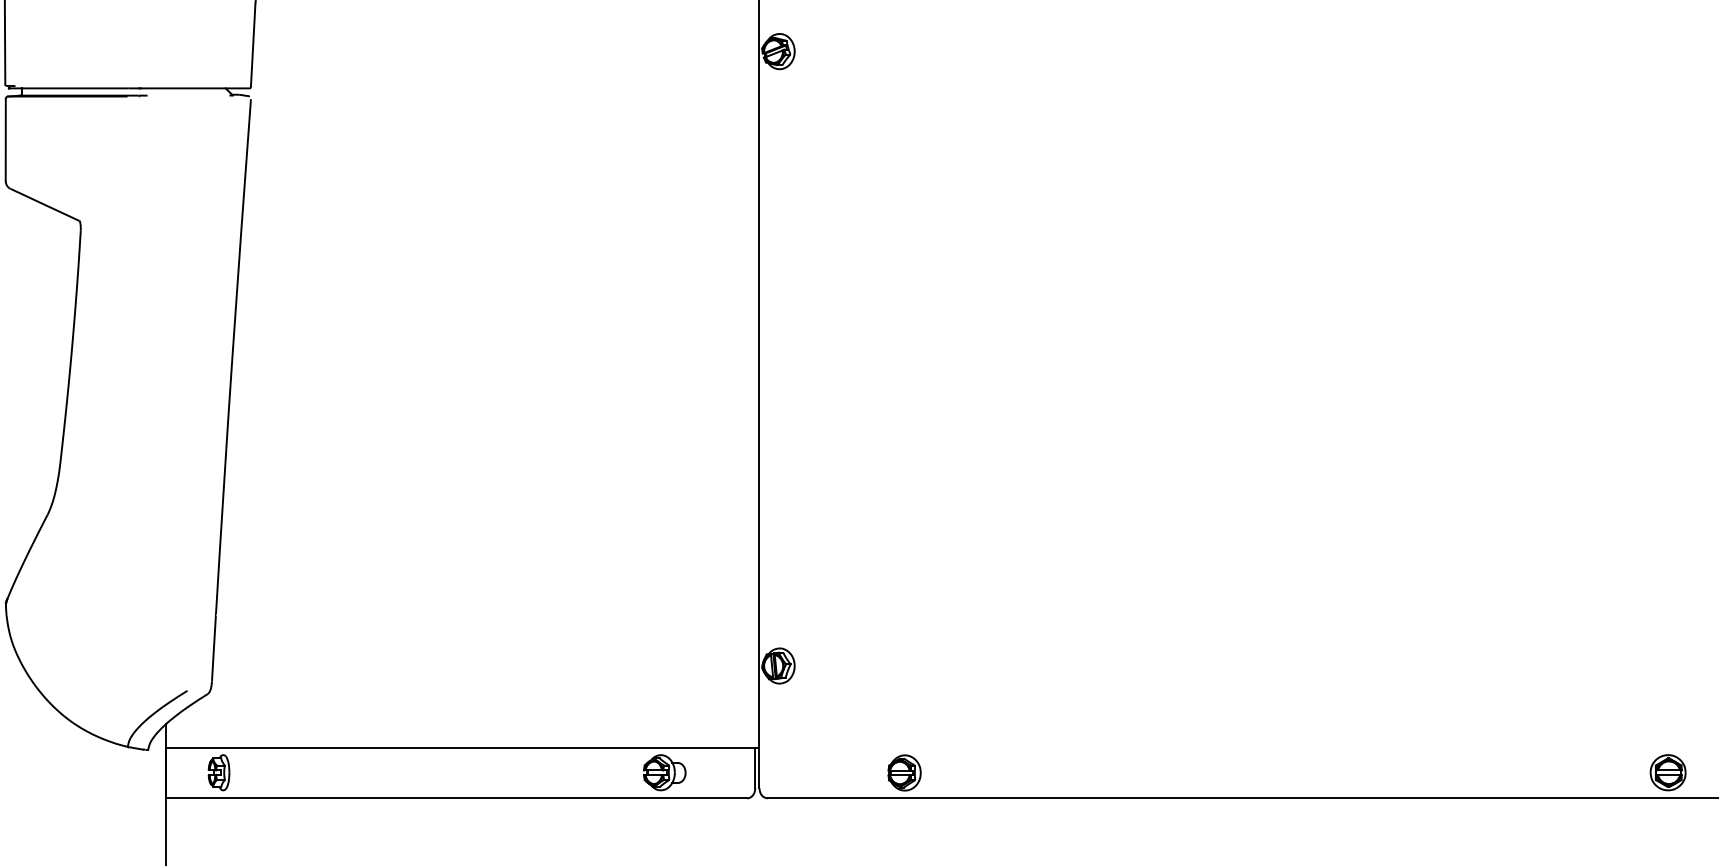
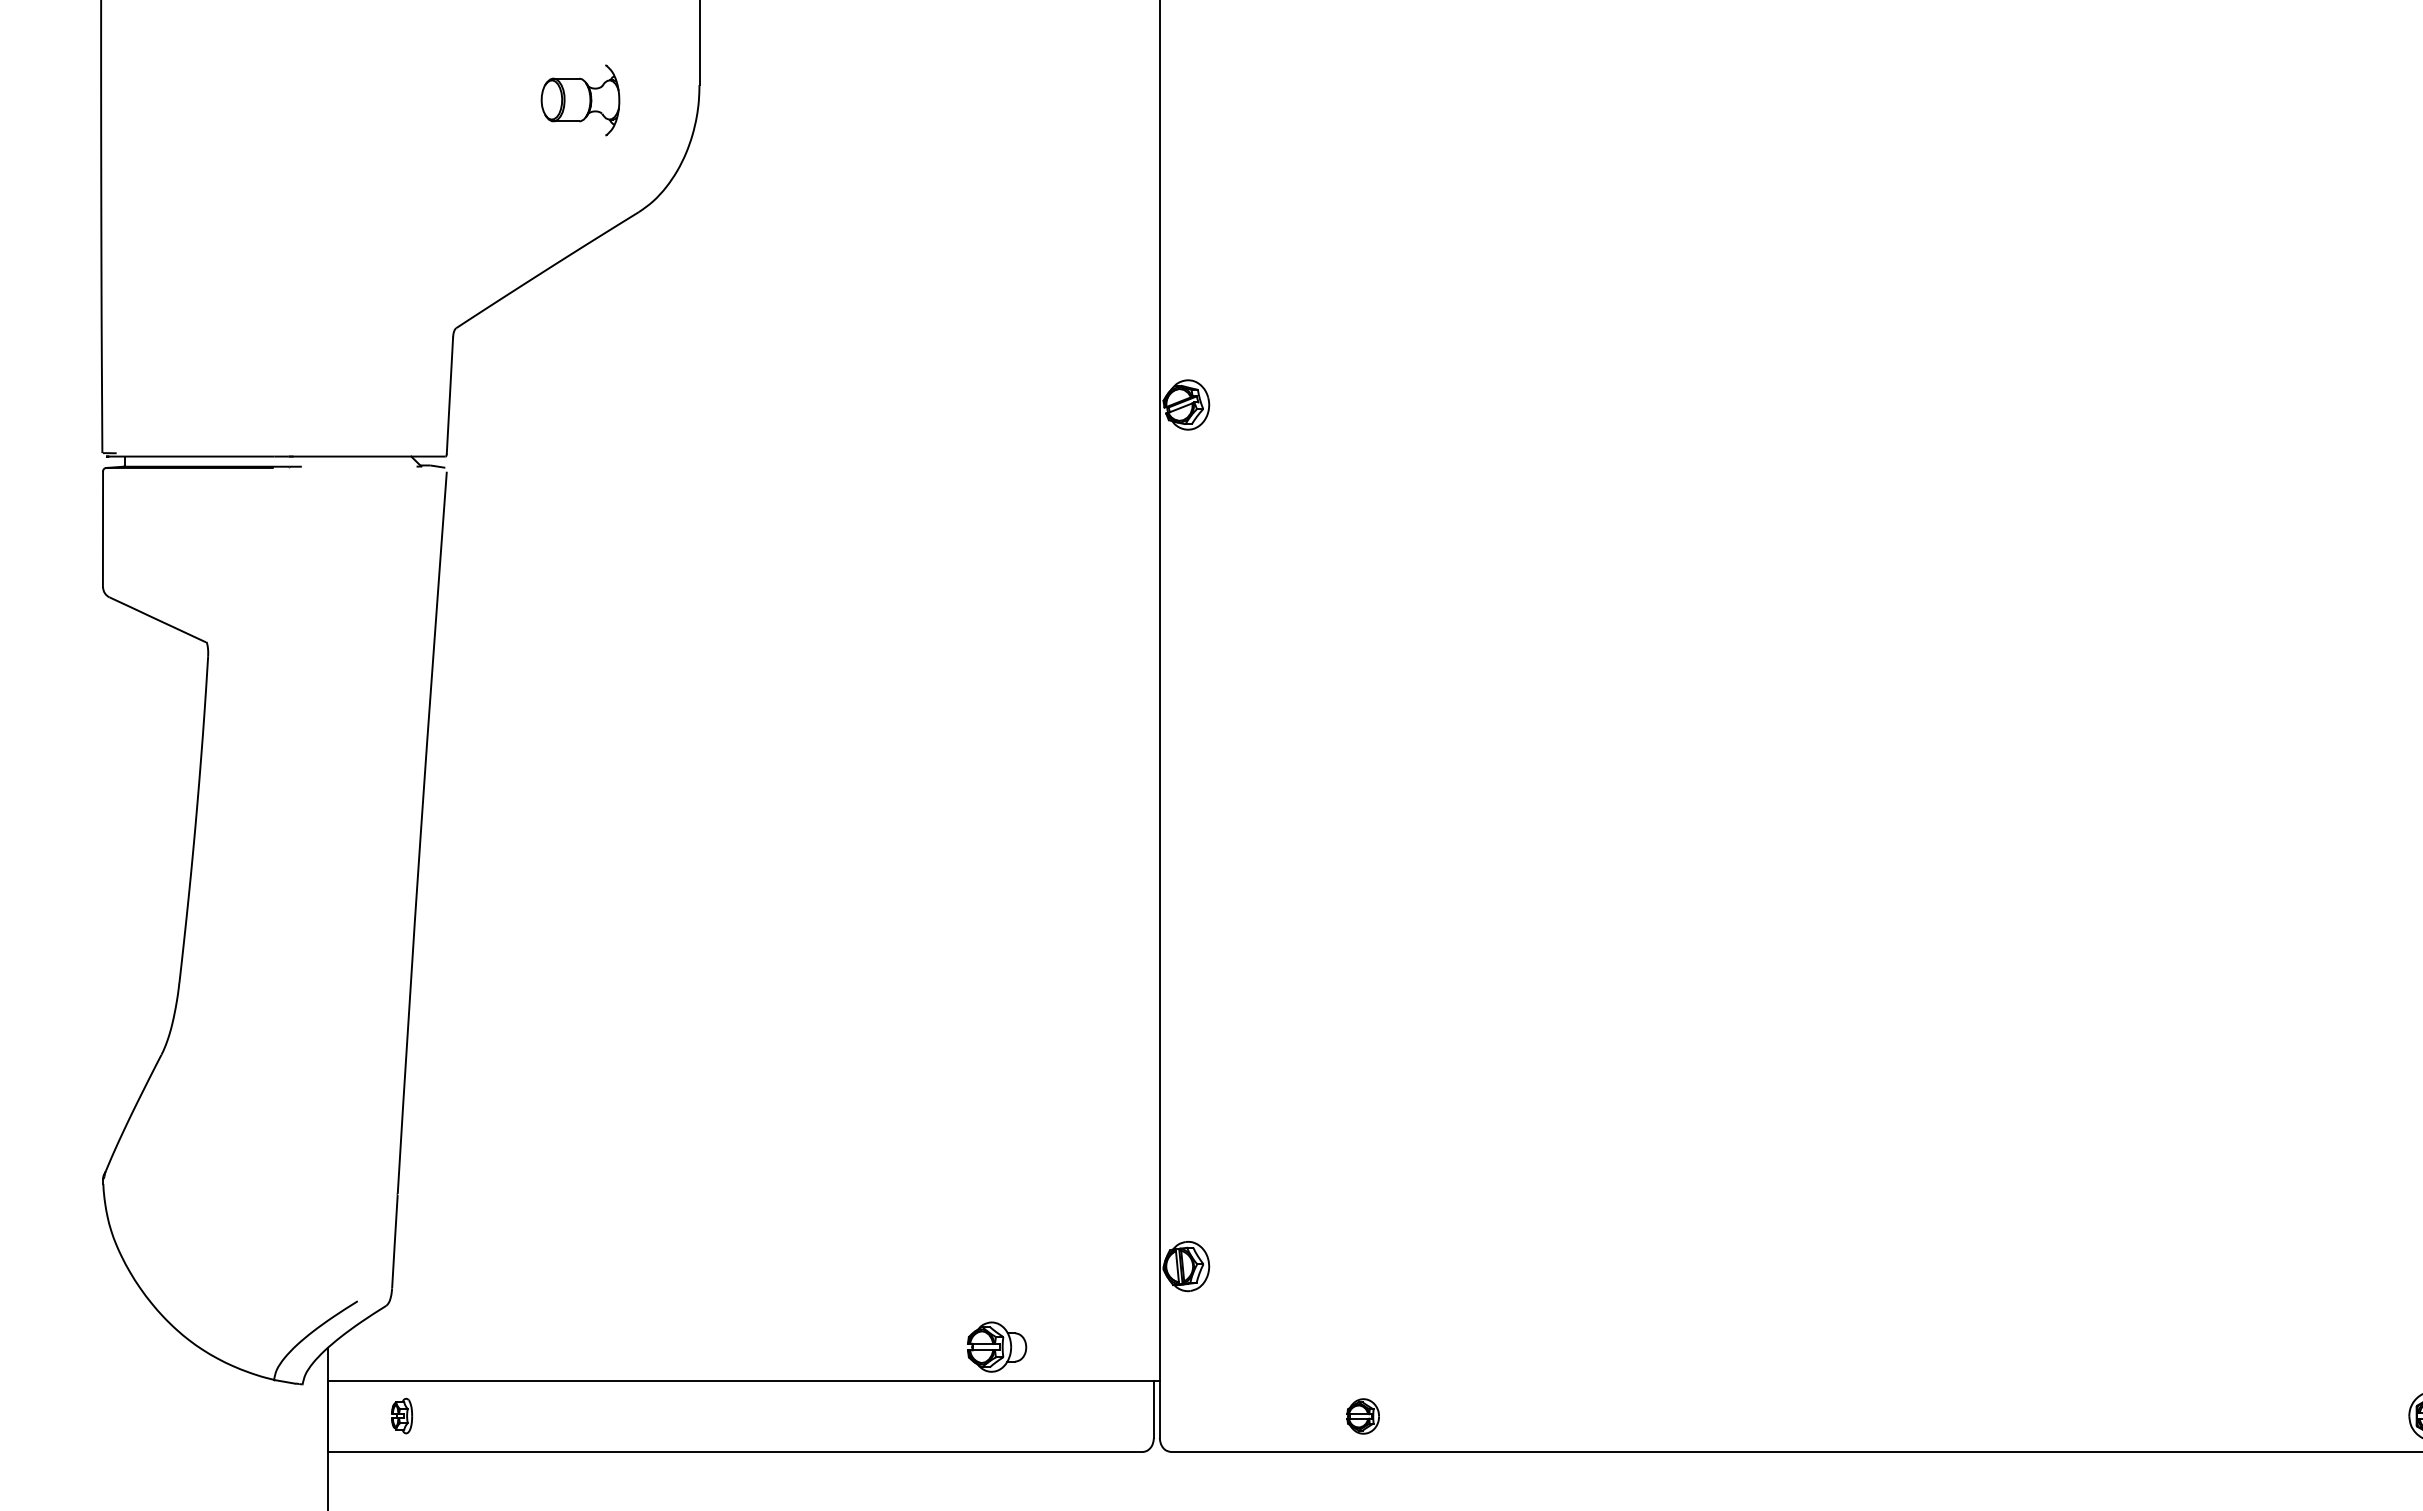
part: (218, 772) -> (401, 1415), size x0.7
part: (665, 772) -> (997, 1346), moved
part: (904, 773) -> (1362, 1416), size x0.7

